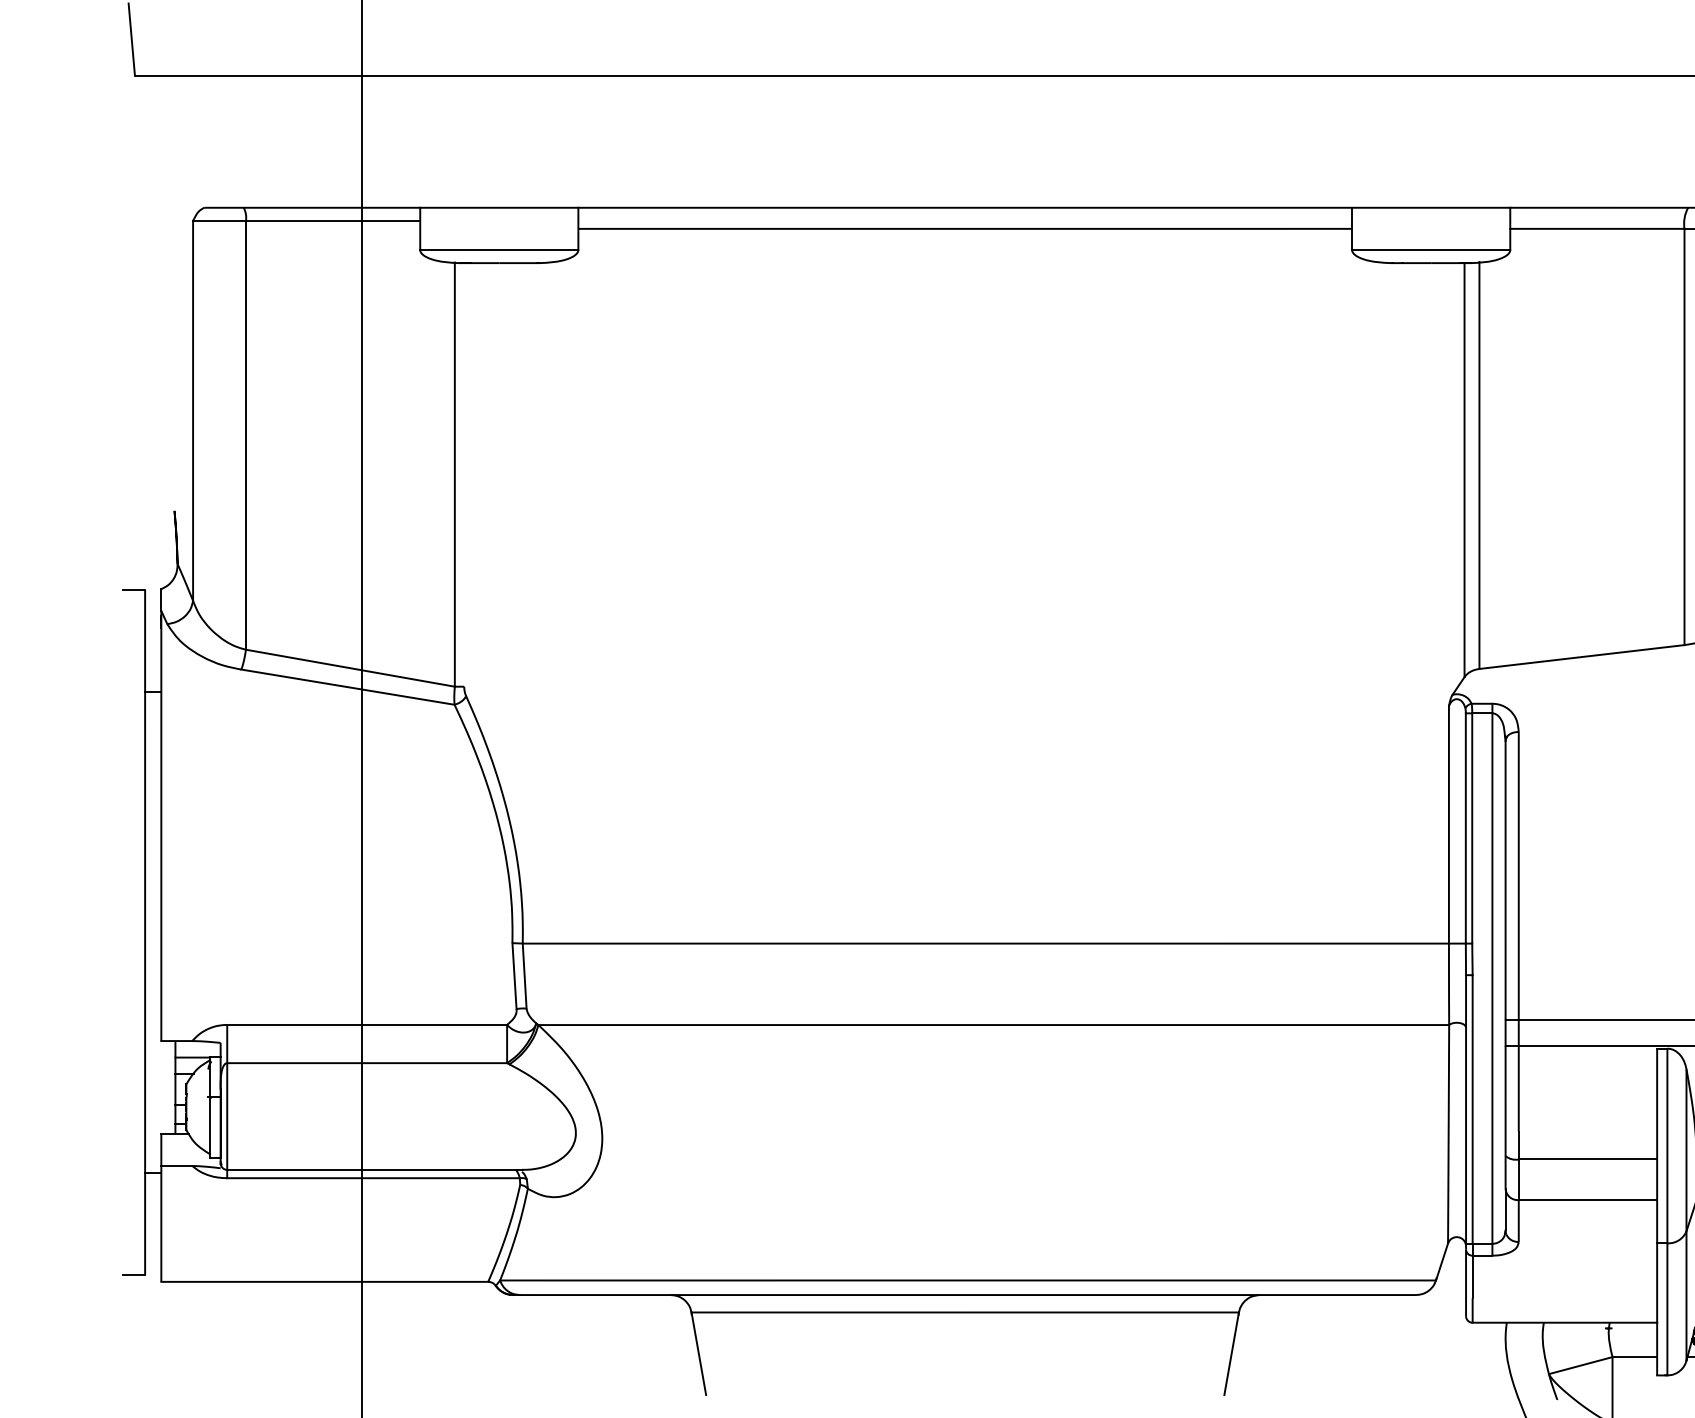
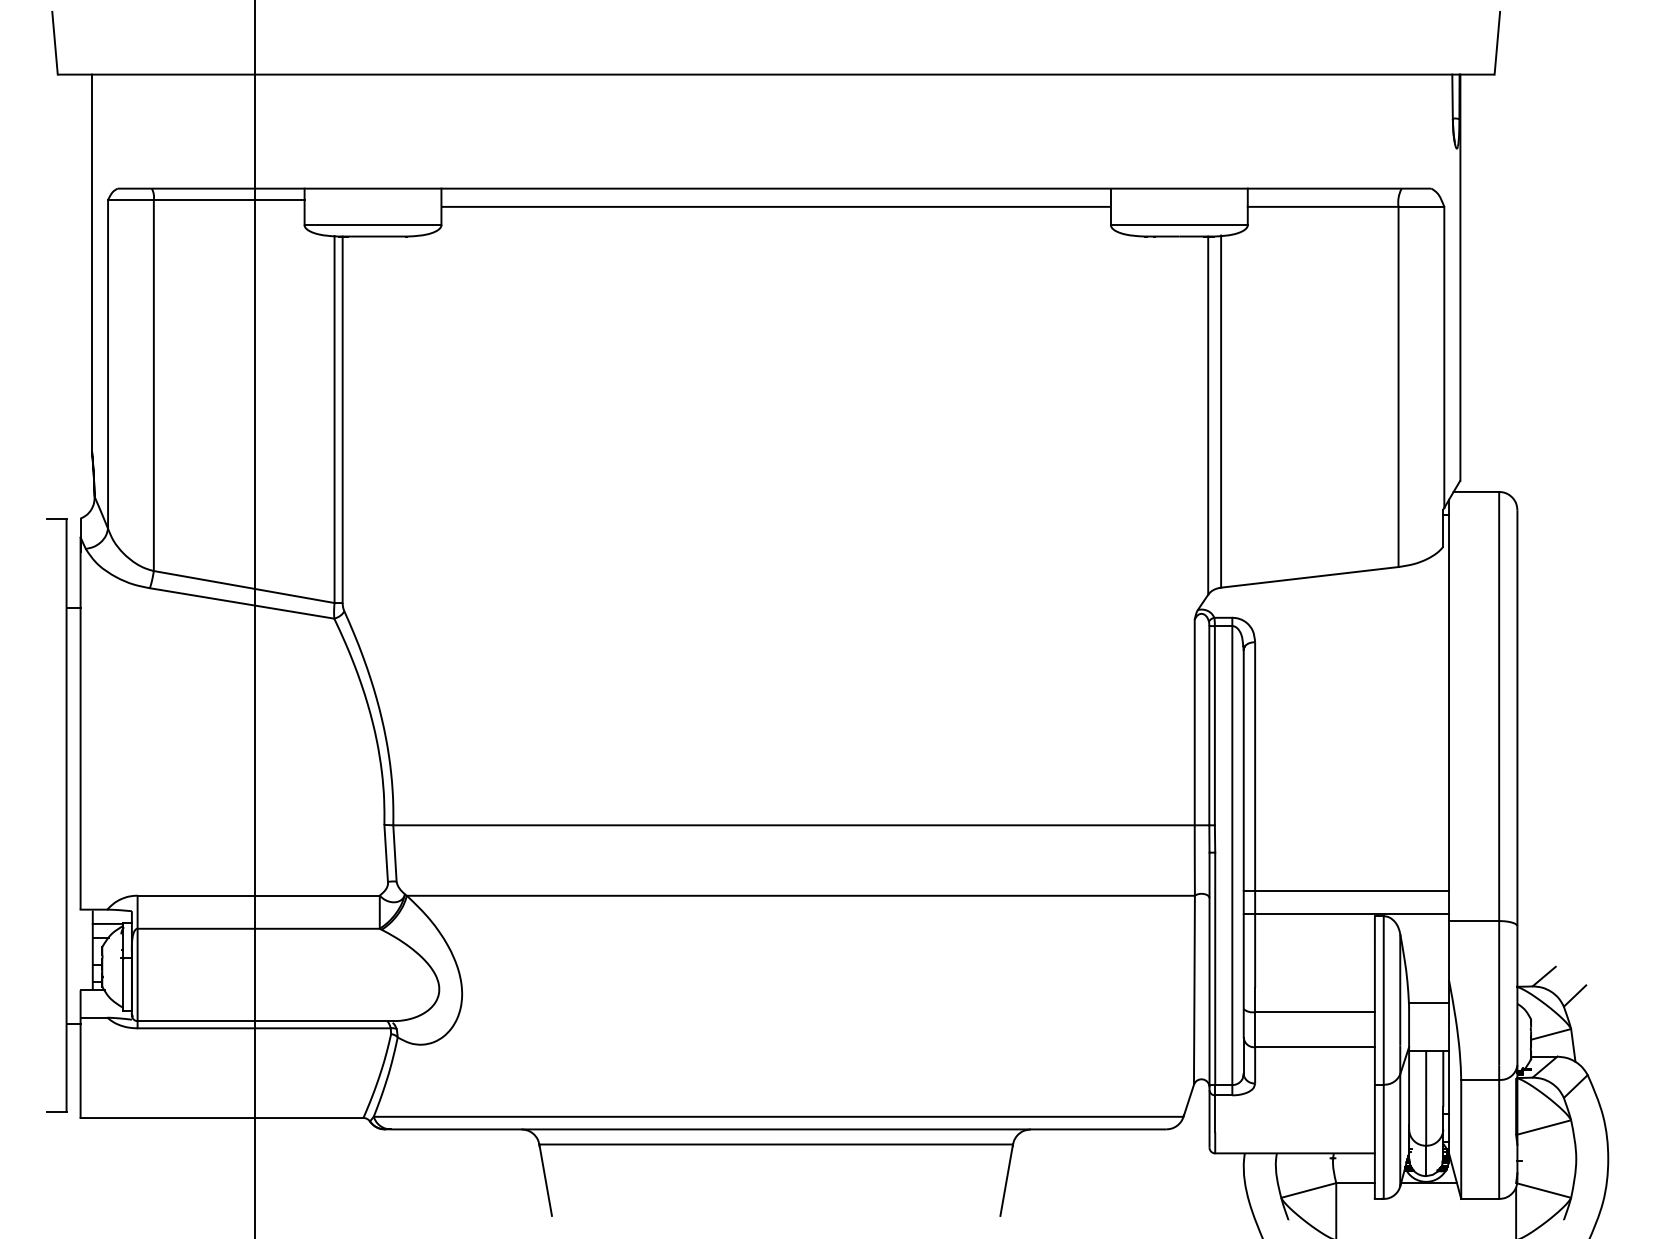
line: (173, 293) -> (91, 262), added
line: (464, 474) -> (342, 419), added

